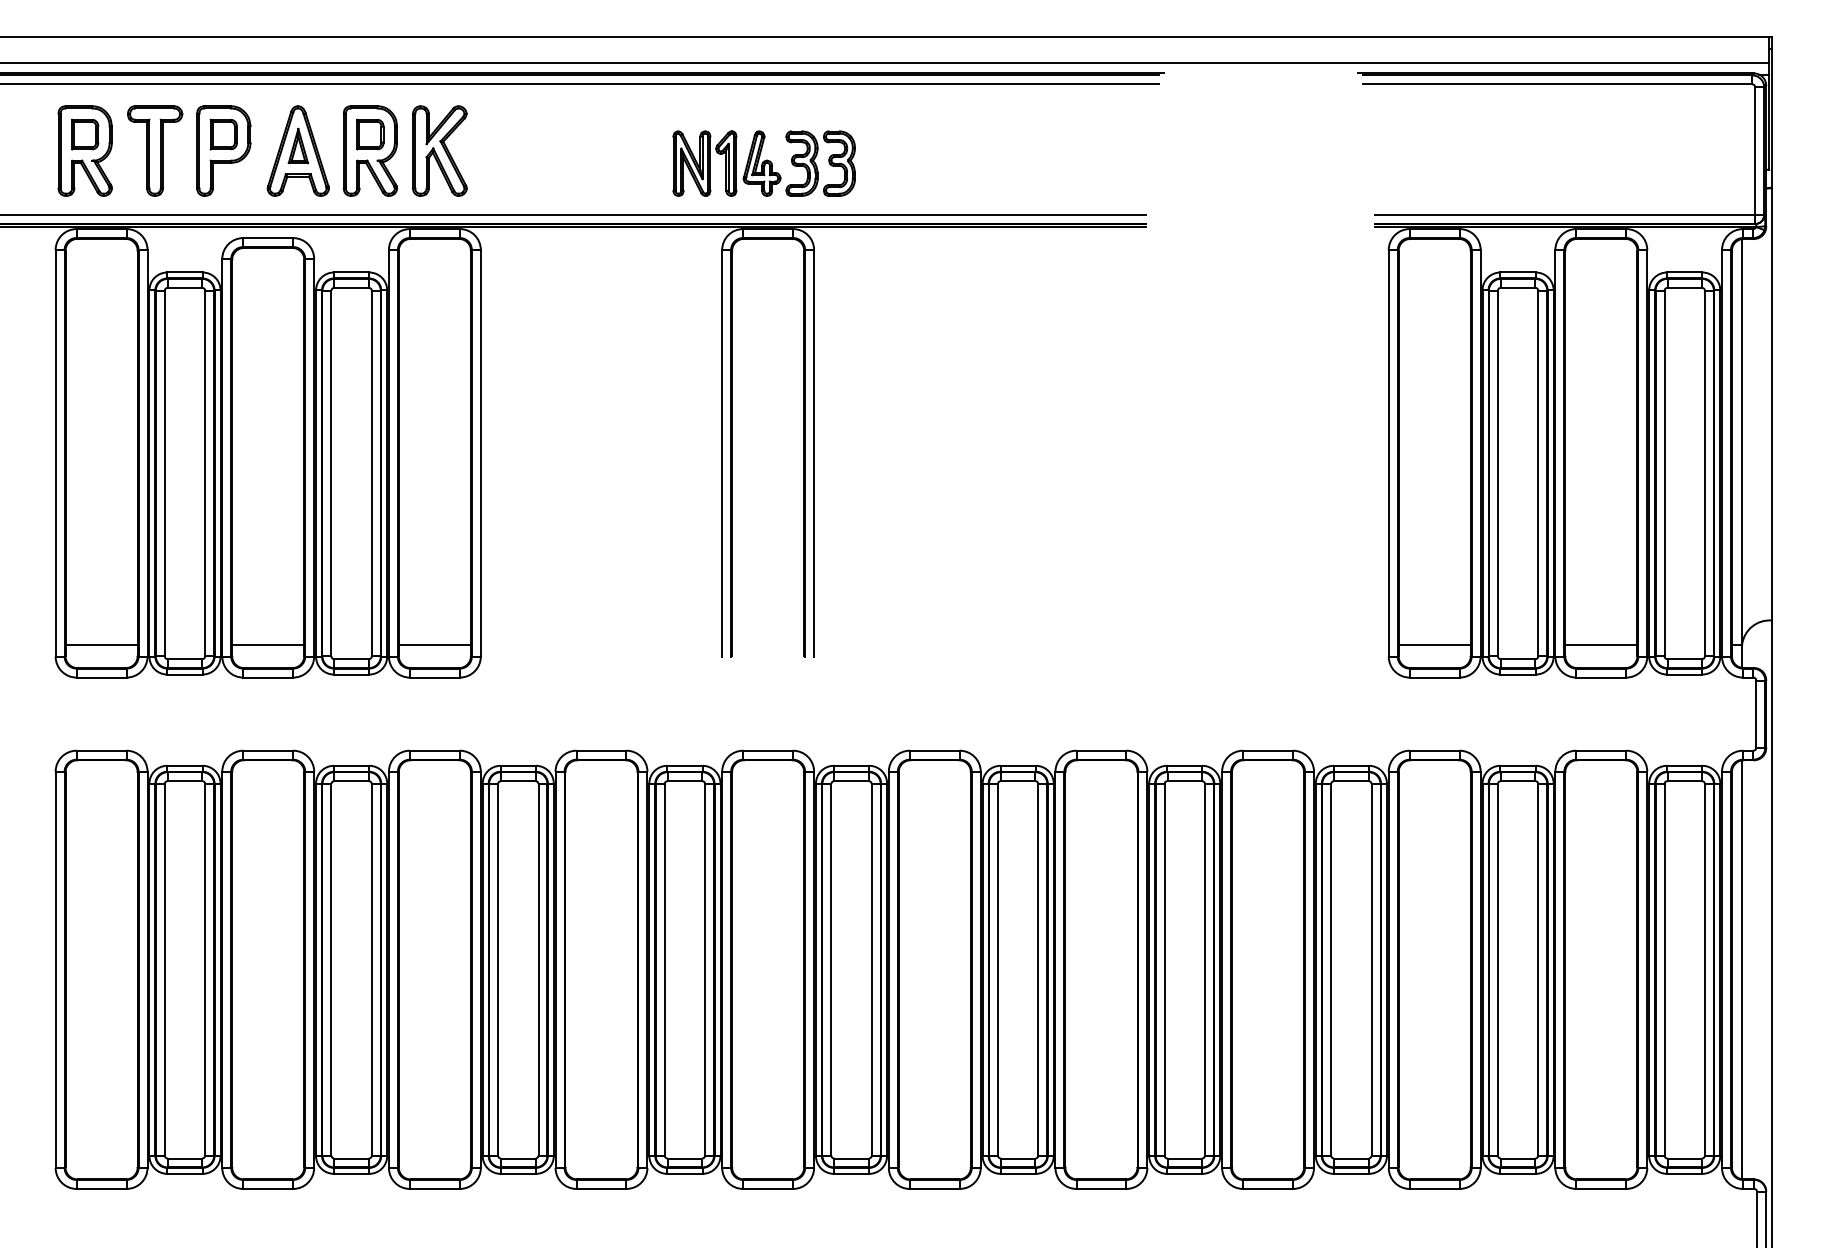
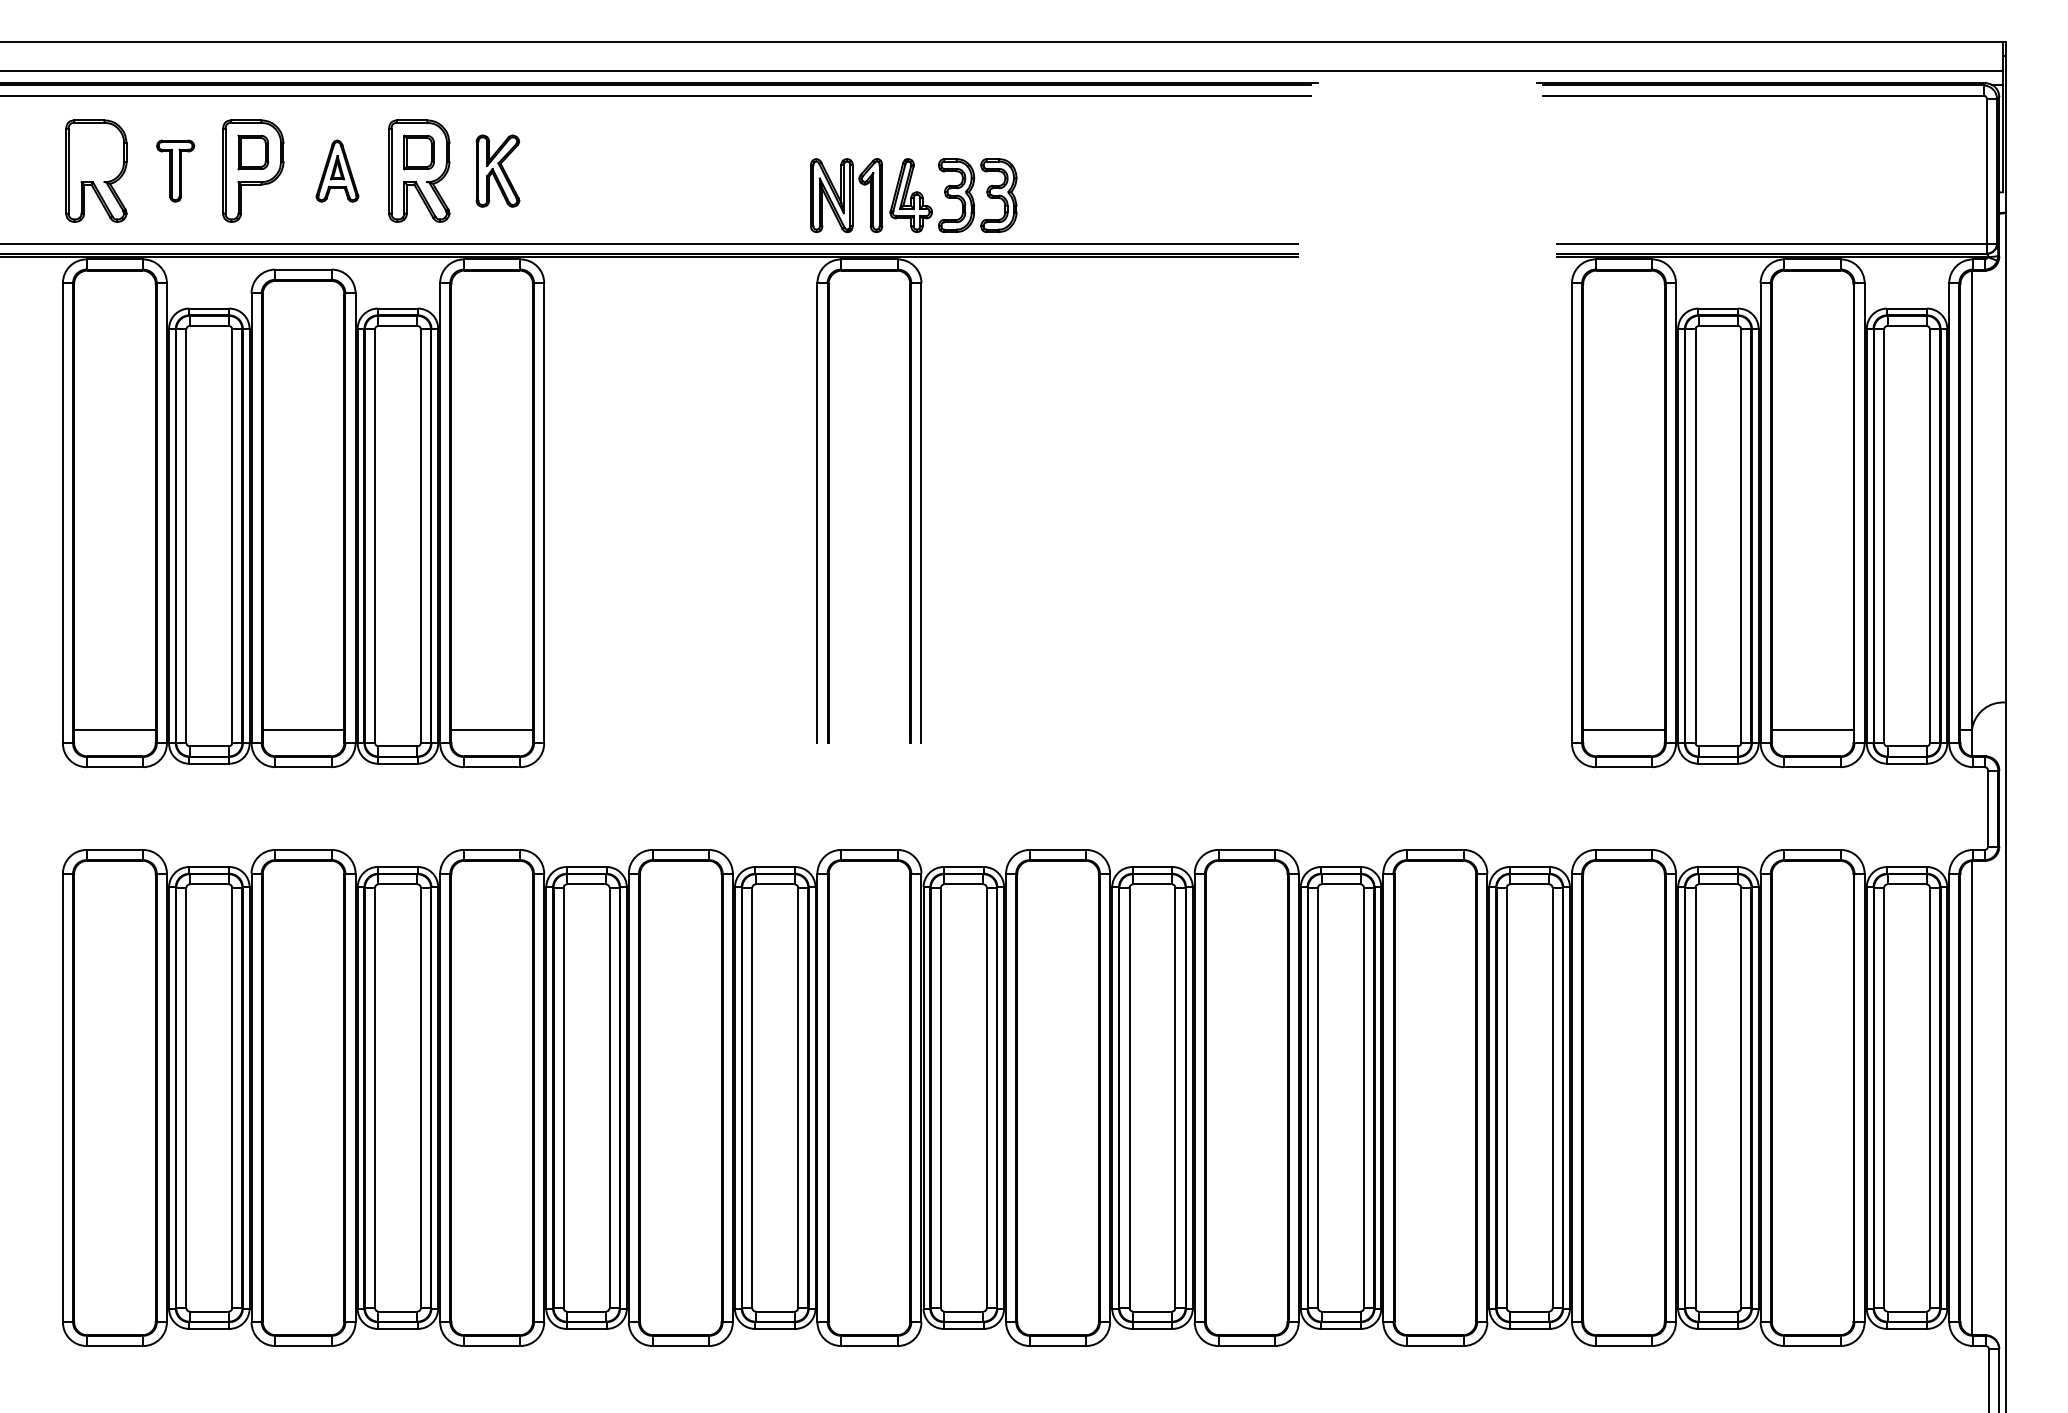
part: (85, 134) -> (96, 152), removed
part: (155, 150) -> (175, 170), size x0.6
part: (297, 150) -> (336, 170), size x0.6
part: (439, 150) -> (497, 170), size x0.7
part: (763, 163) -> (912, 195), moved

